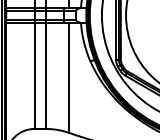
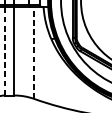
line: (34, 75) -> (5, 51), solid -> dashed
line: (69, 77) -> (34, 52), solid -> dashed

